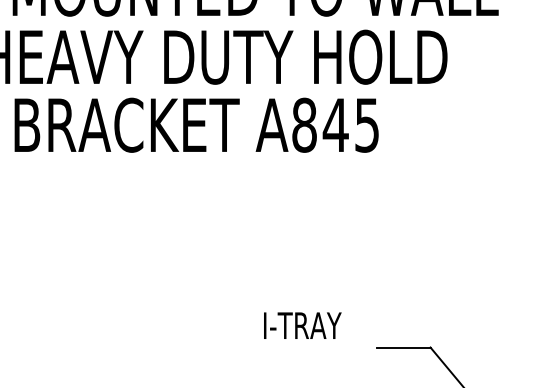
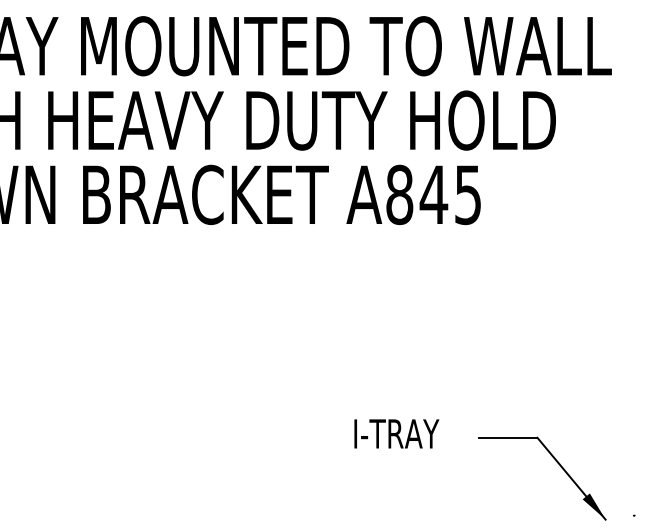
text: (302, 325) -> (396, 433), moved

